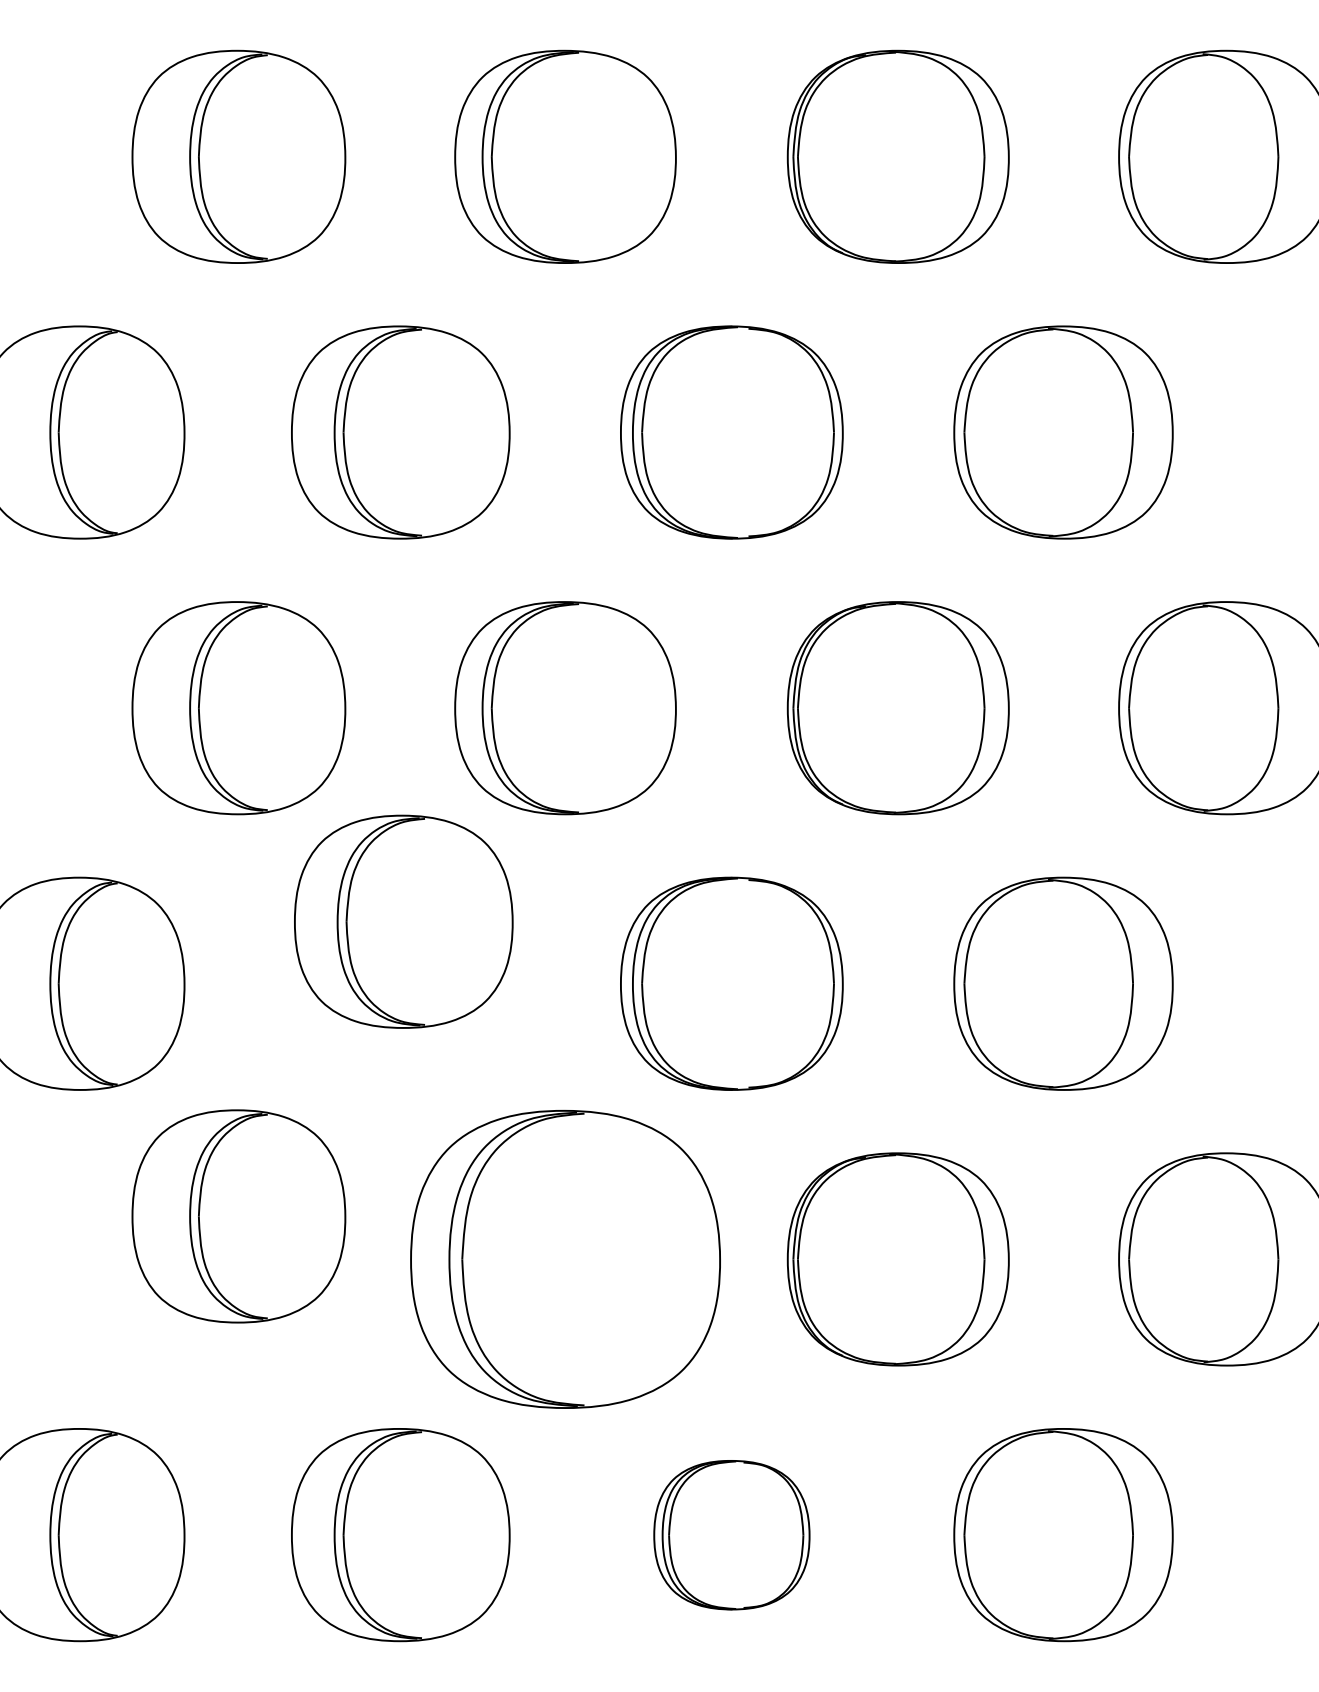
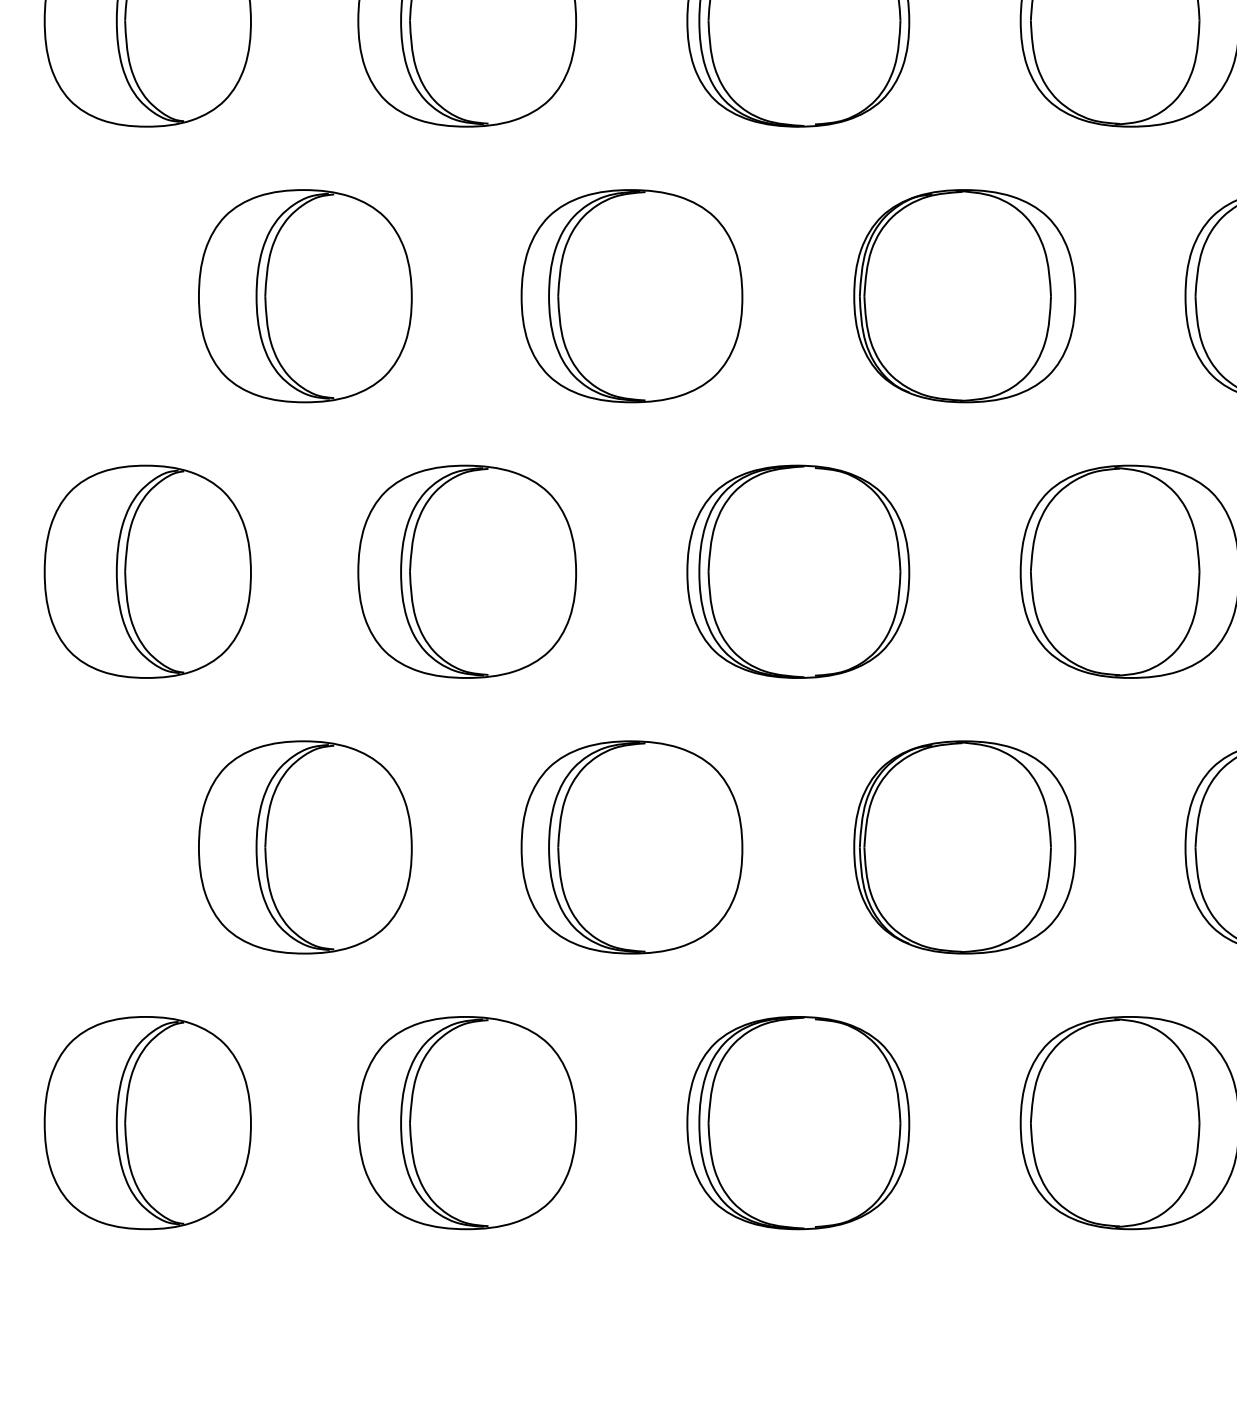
part: (403, 921) -> (466, 571), moved
part: (238, 1216) -> (304, 847), moved
part: (565, 1259) -> (631, 847), size x0.71
part: (731, 1535) -> (797, 1123), size x1.43

